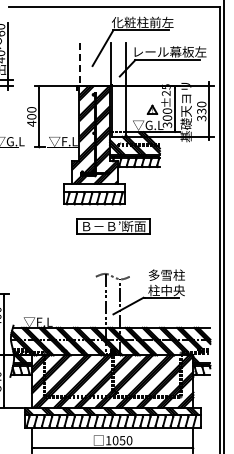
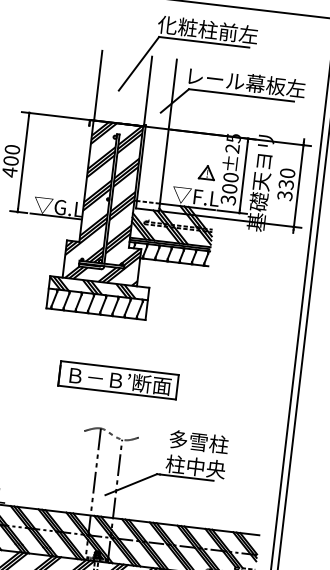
line: (79, 64) -> (98, 85), dashed -> solid
text: (154, 125) -> (207, 198), ▽G.L -> ▽F.L
text: (68, 141) -> (65, 207), ▽F.L -> ▽G.L
hatch: (90, 188) -> (92, 287), added
part: (113, 226) -> (118, 380), moved

